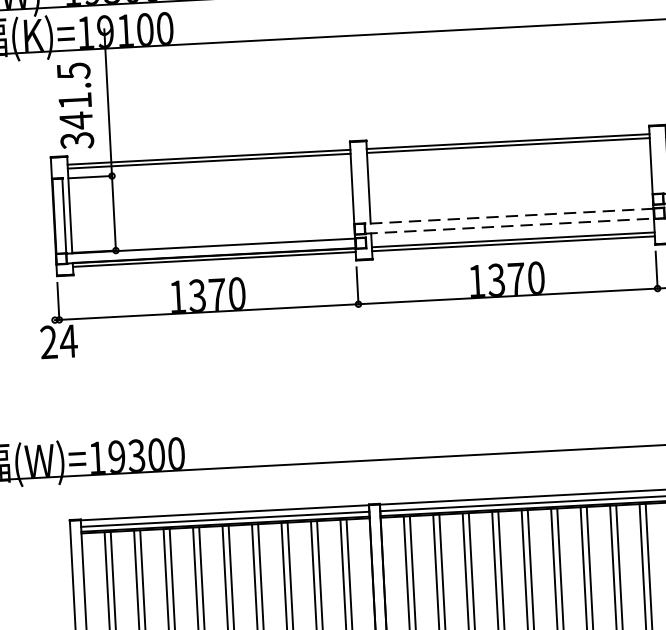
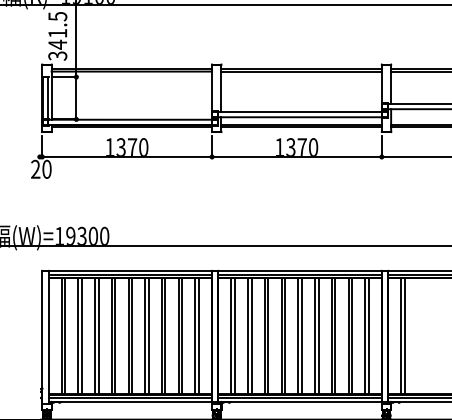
line: (510, 215) -> (300, 111), dashed -> solid
line: (510, 226) -> (300, 117), dashed -> solid
text: (67, 339) -> (46, 168), 24 -> 20

